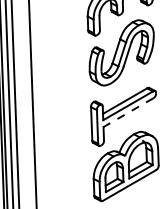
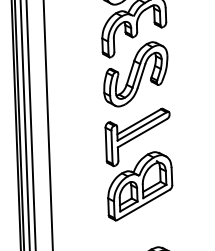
line: (127, 112) -> (141, 133), dashed -> solid

